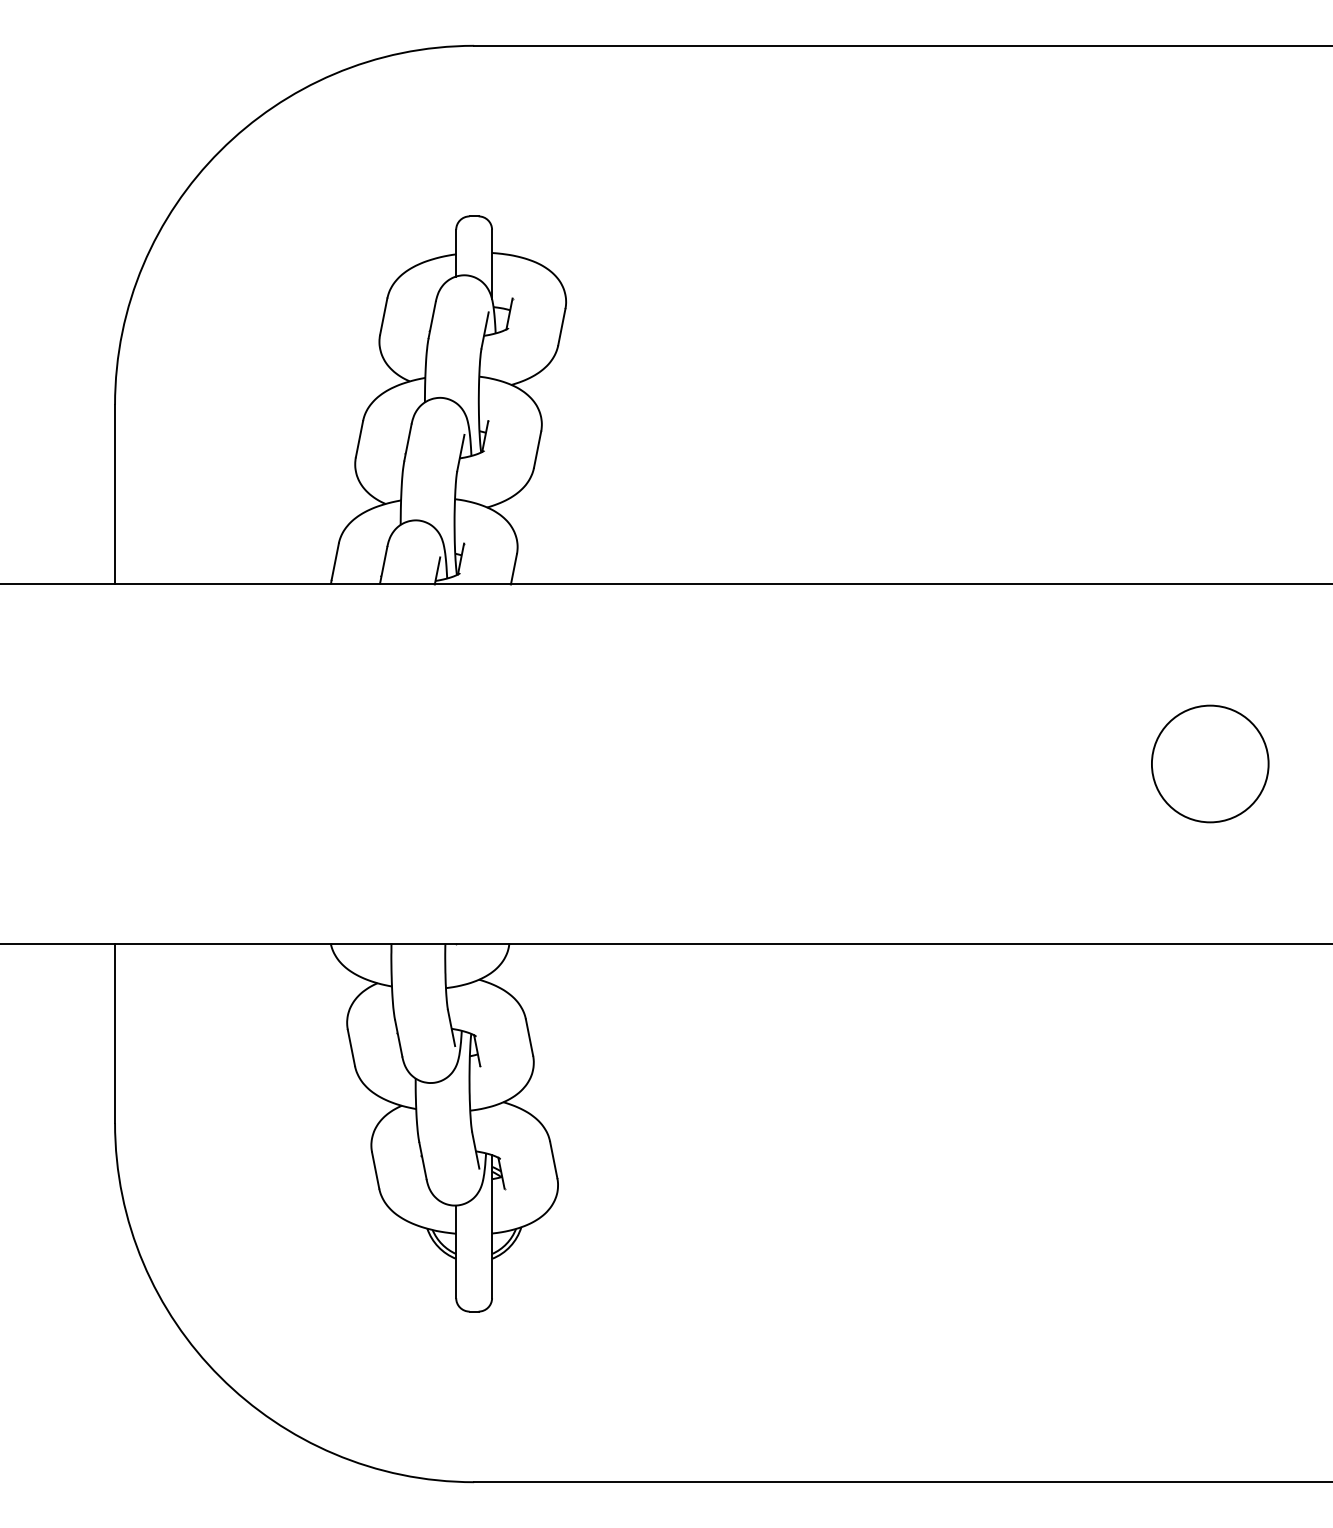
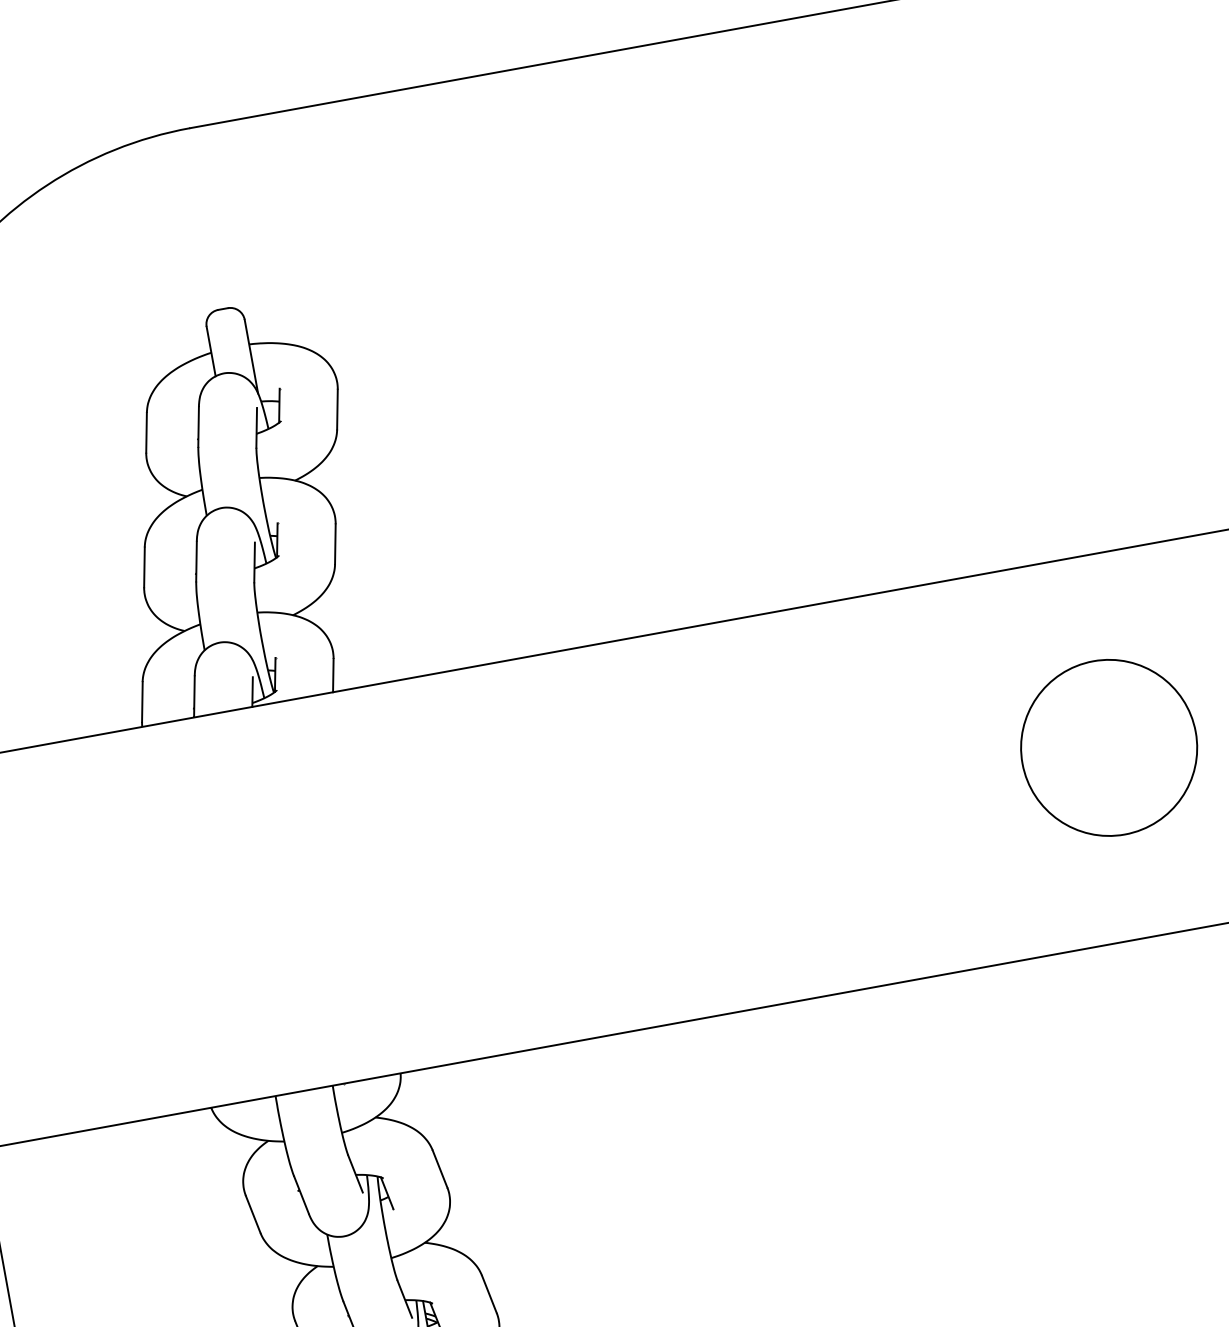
circle: (1210, 763) -> (1109, 747), size x1.4

